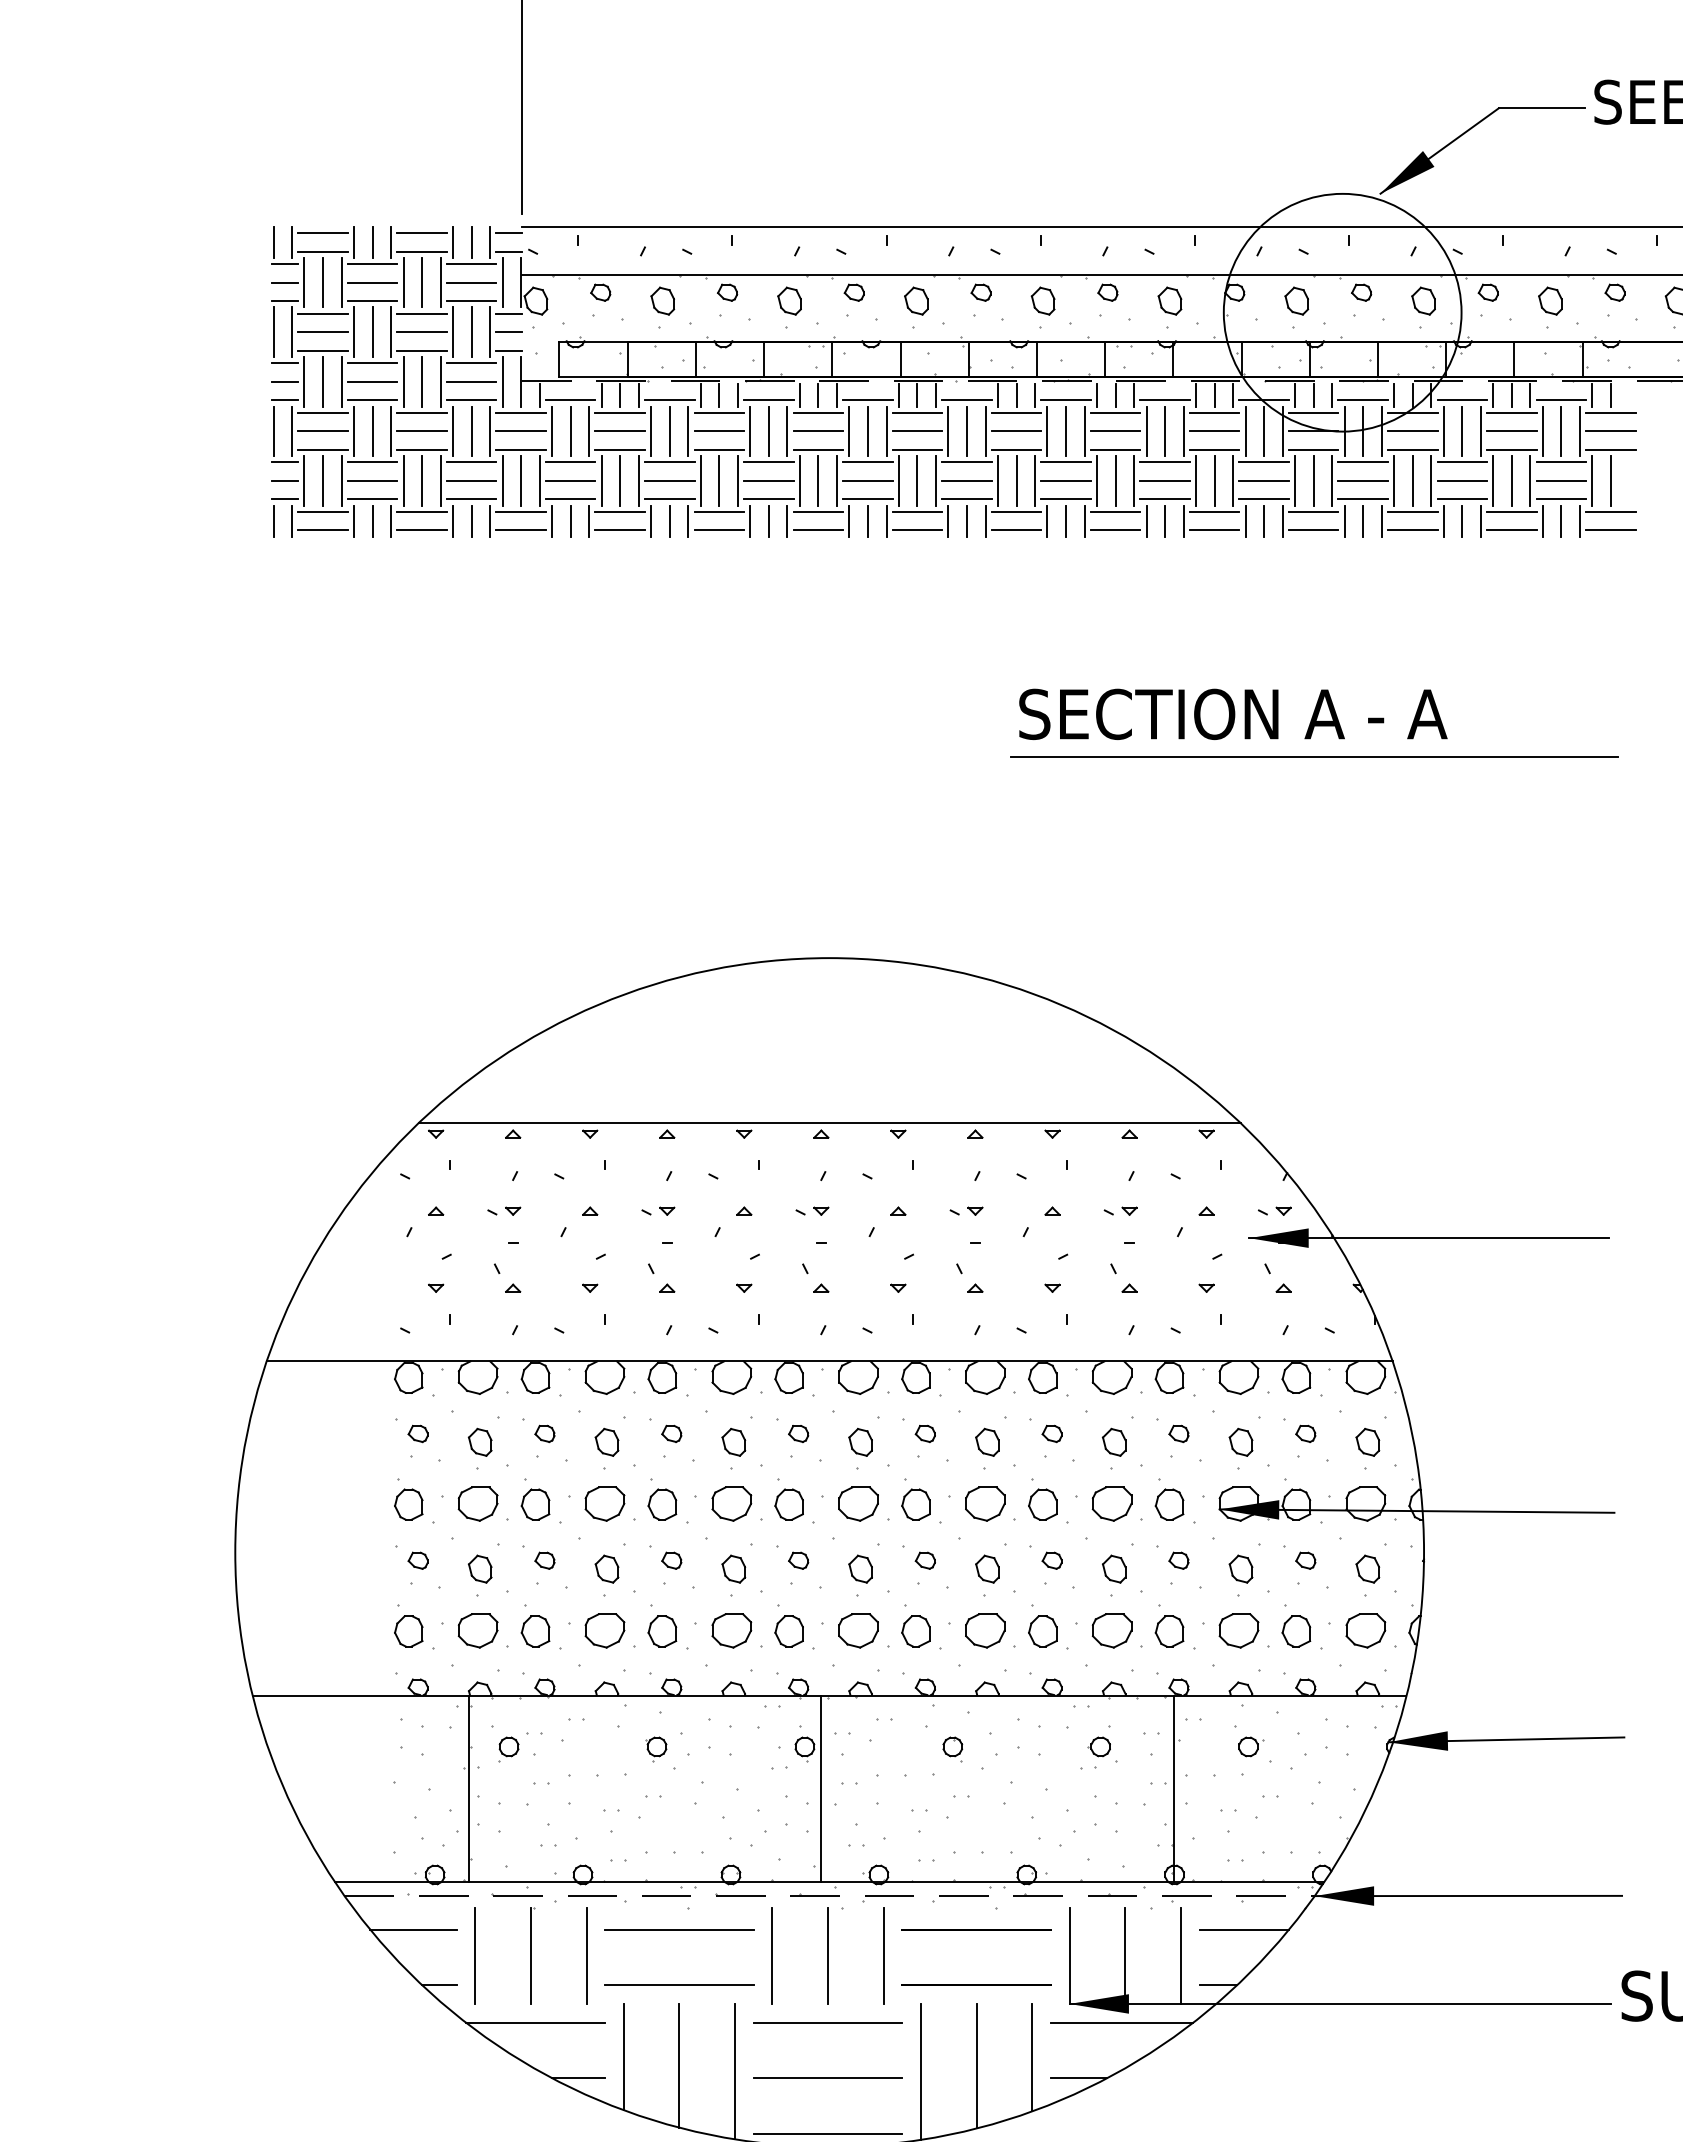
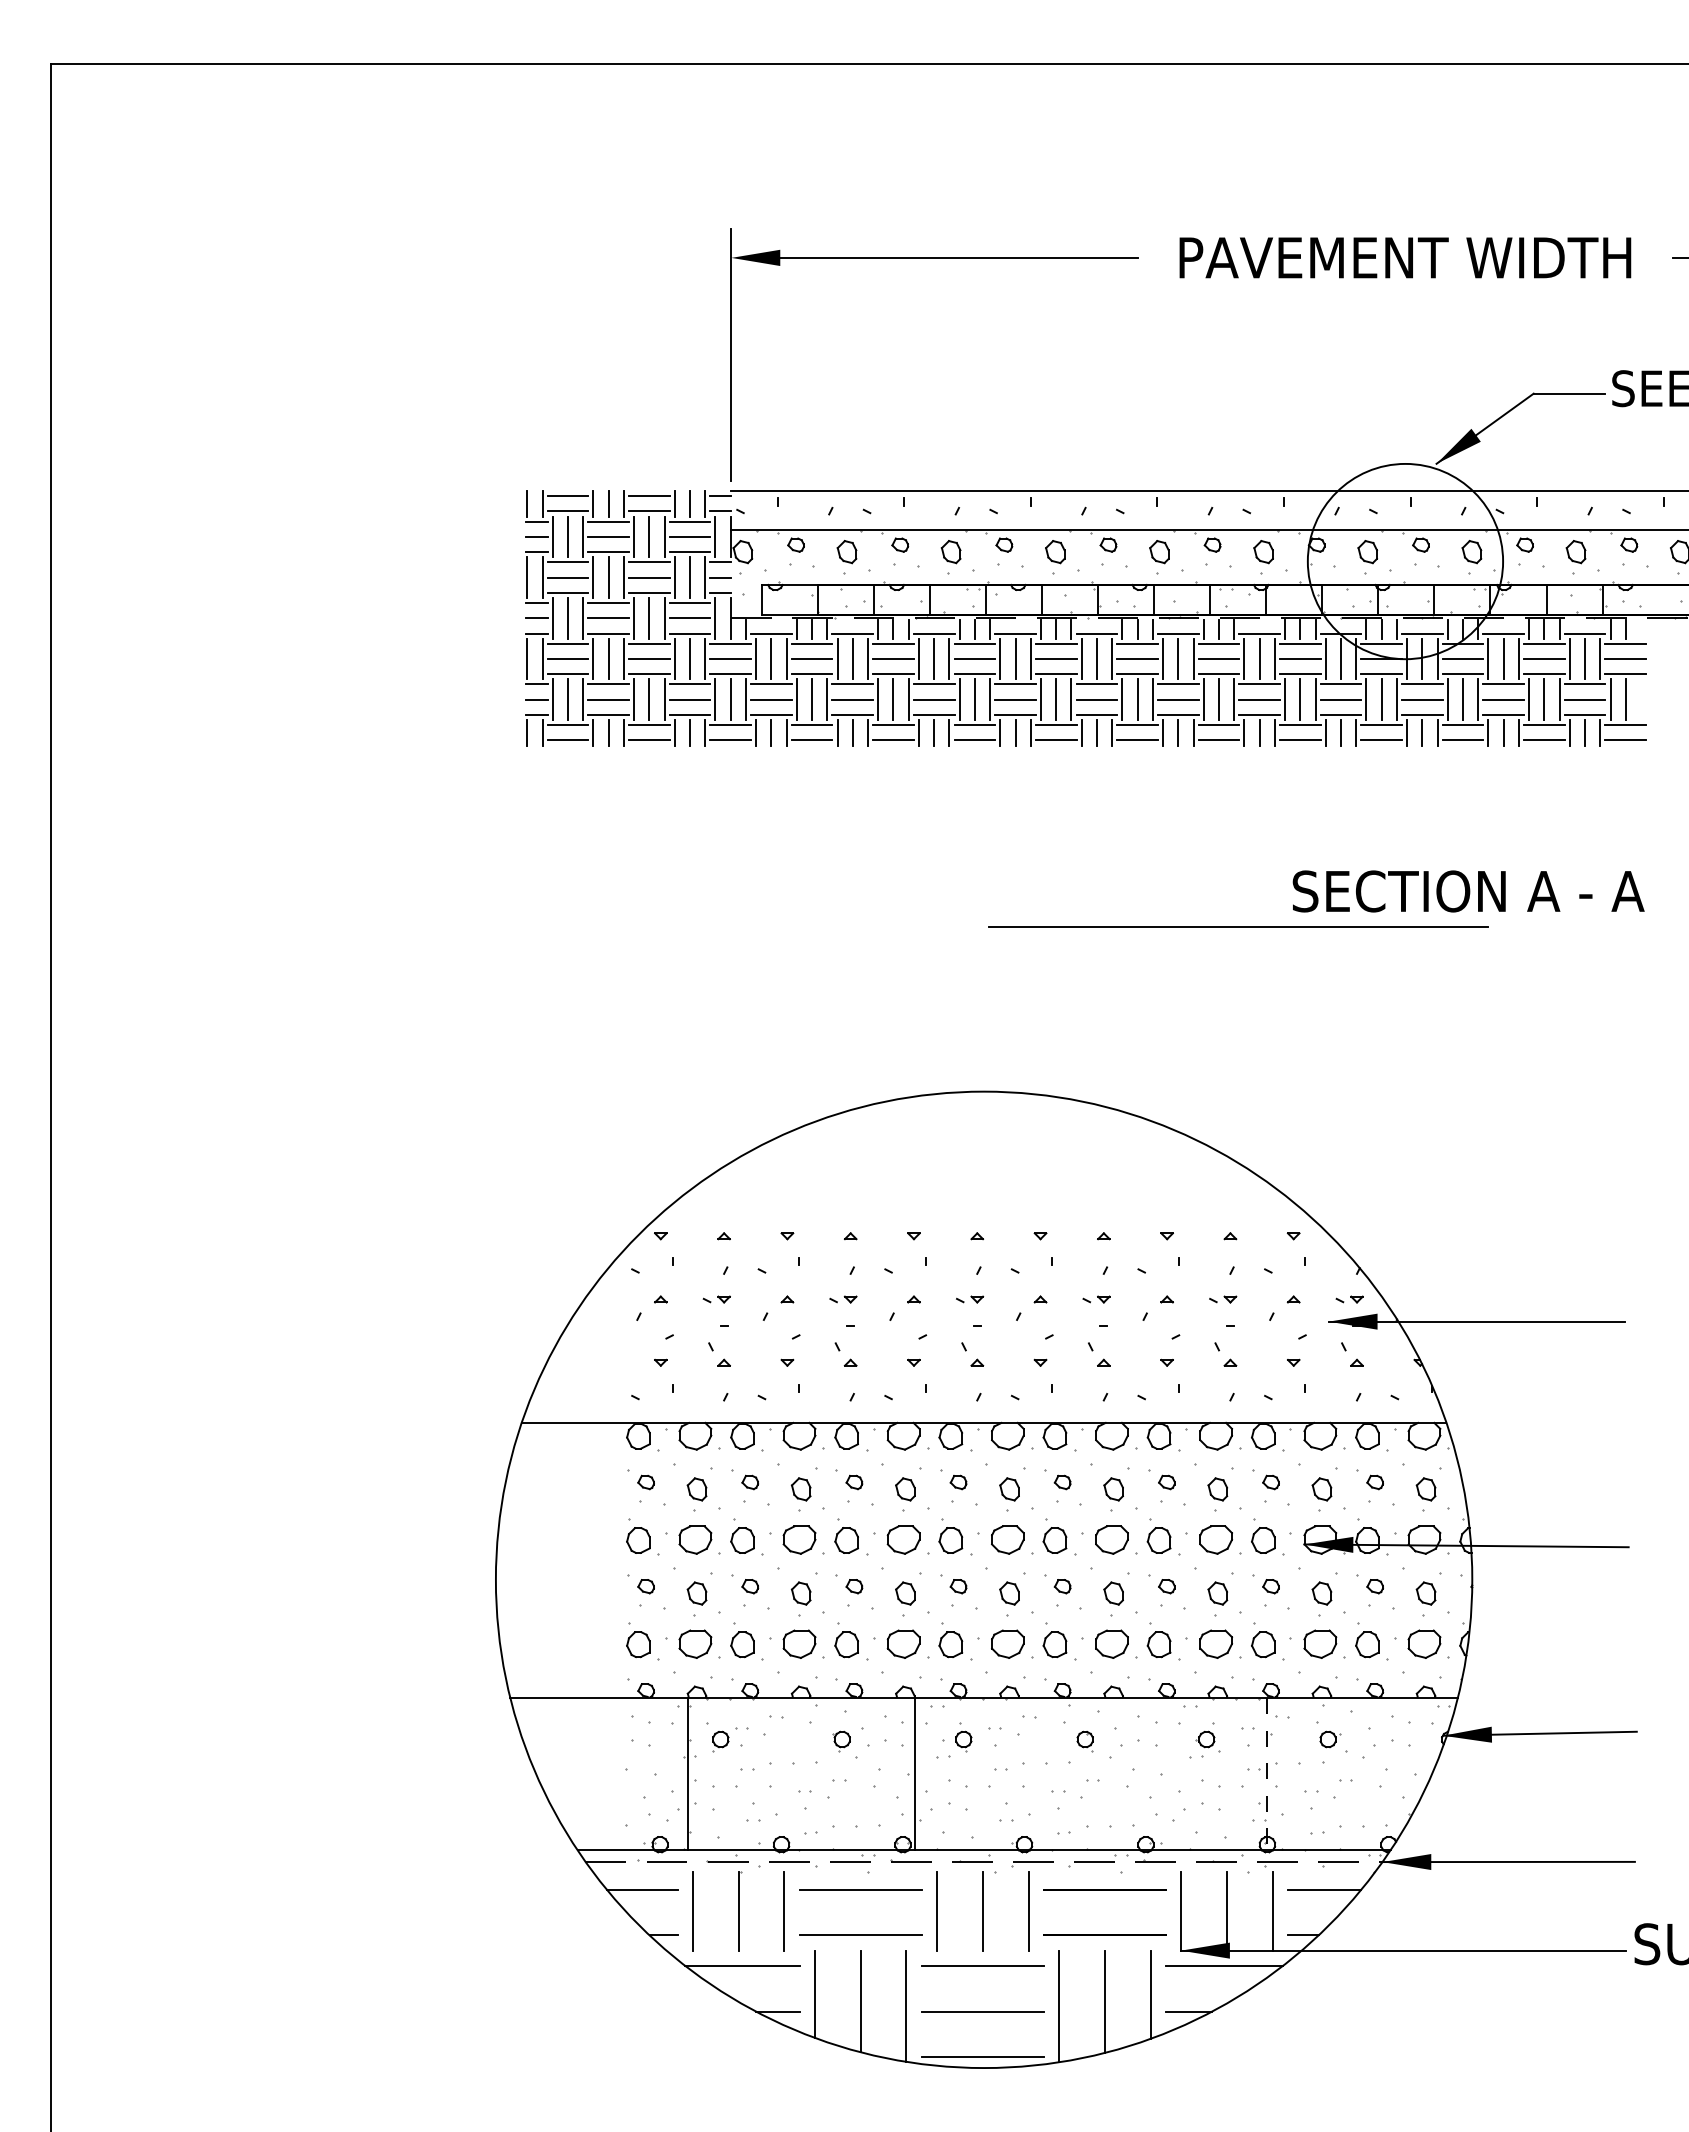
text: (1233, 714) -> (1468, 891), moved
line: (1314, 757) -> (1238, 926), moved
line: (828, 1123) -> (983, 1227), removed
line: (821, 1789) -> (915, 1774), moved
line: (1173, 1789) -> (1266, 1774), solid -> dashed

